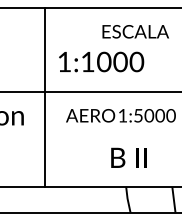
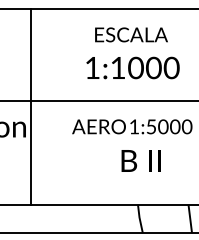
text: (135, 31) -> (131, 34), moved
text: (101, 61) -> (132, 67), moved
line: (44, 97) -> (30, 106), moved
text: (128, 157) -> (140, 160), moved

